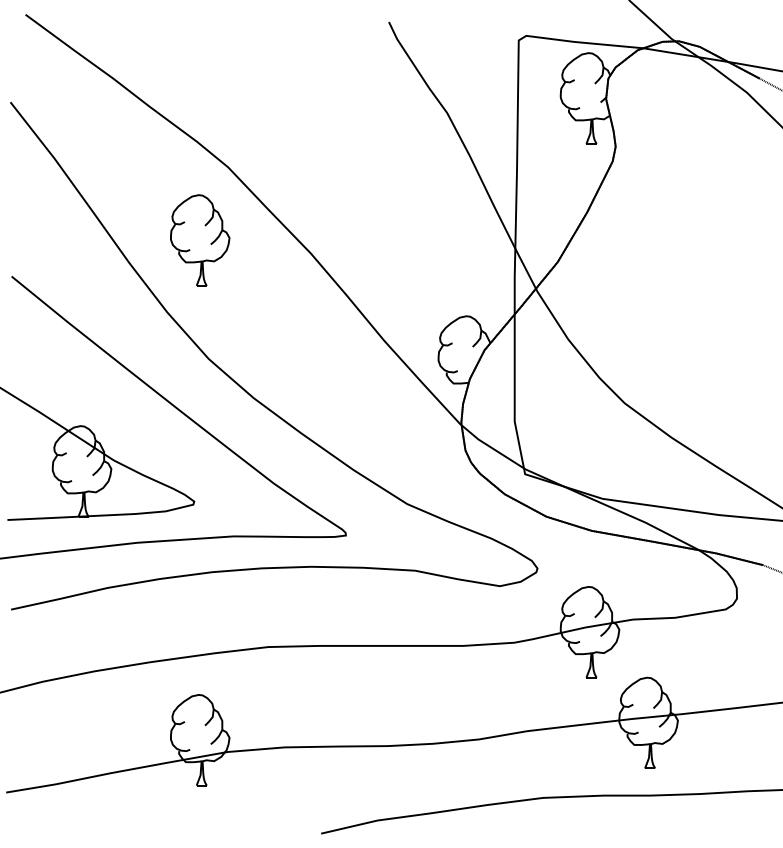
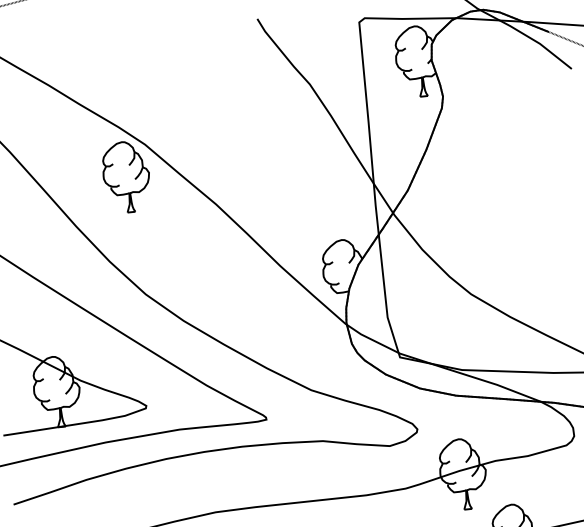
part: (200, 240) -> (126, 177), moved

